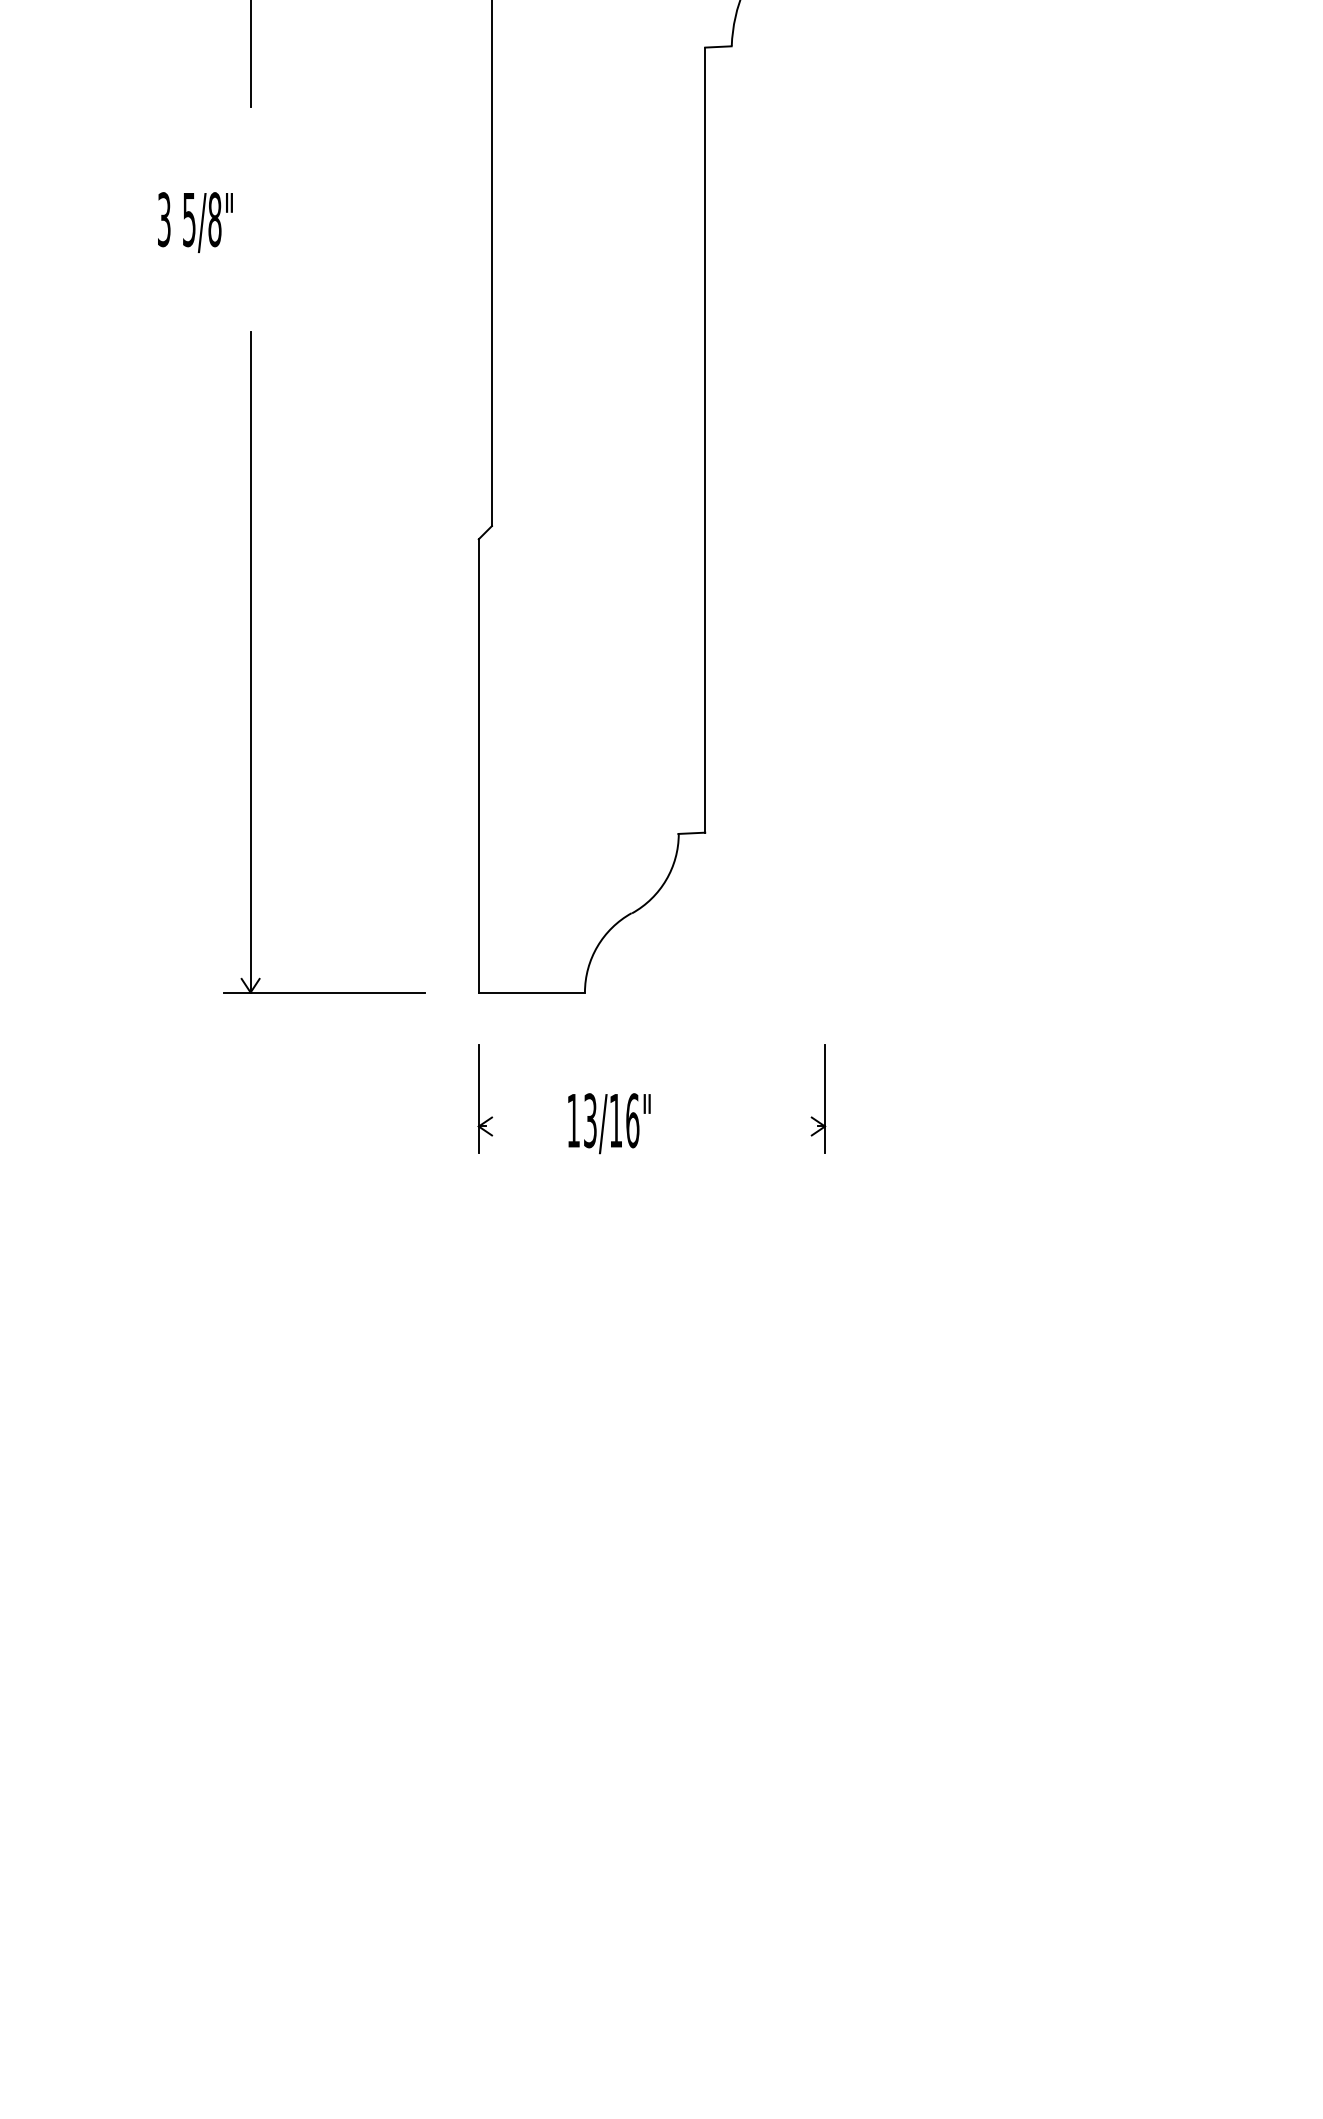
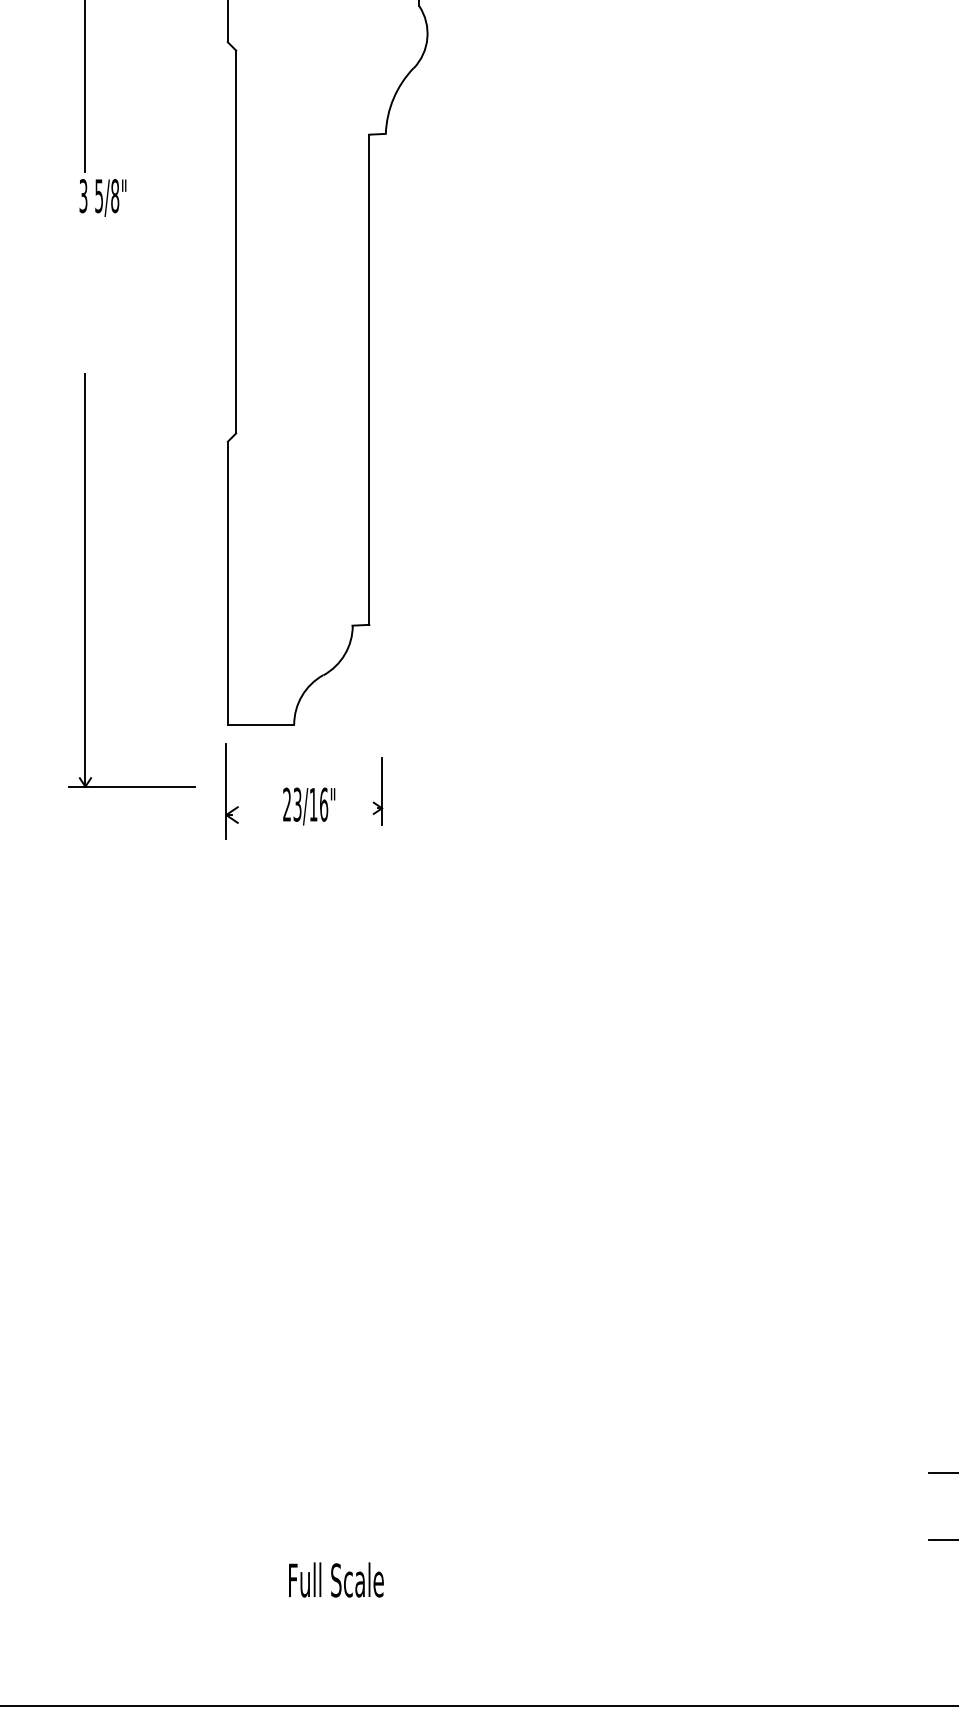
text: (194, 221) -> (102, 197), moved
part: (250, 662) -> (85, 580), moved
part: (484, 1099) -> (231, 791), size x1.4
part: (817, 1099) -> (377, 791), moved
text: (572, 1120) -> (286, 804), 13/16" -> 23/16"

